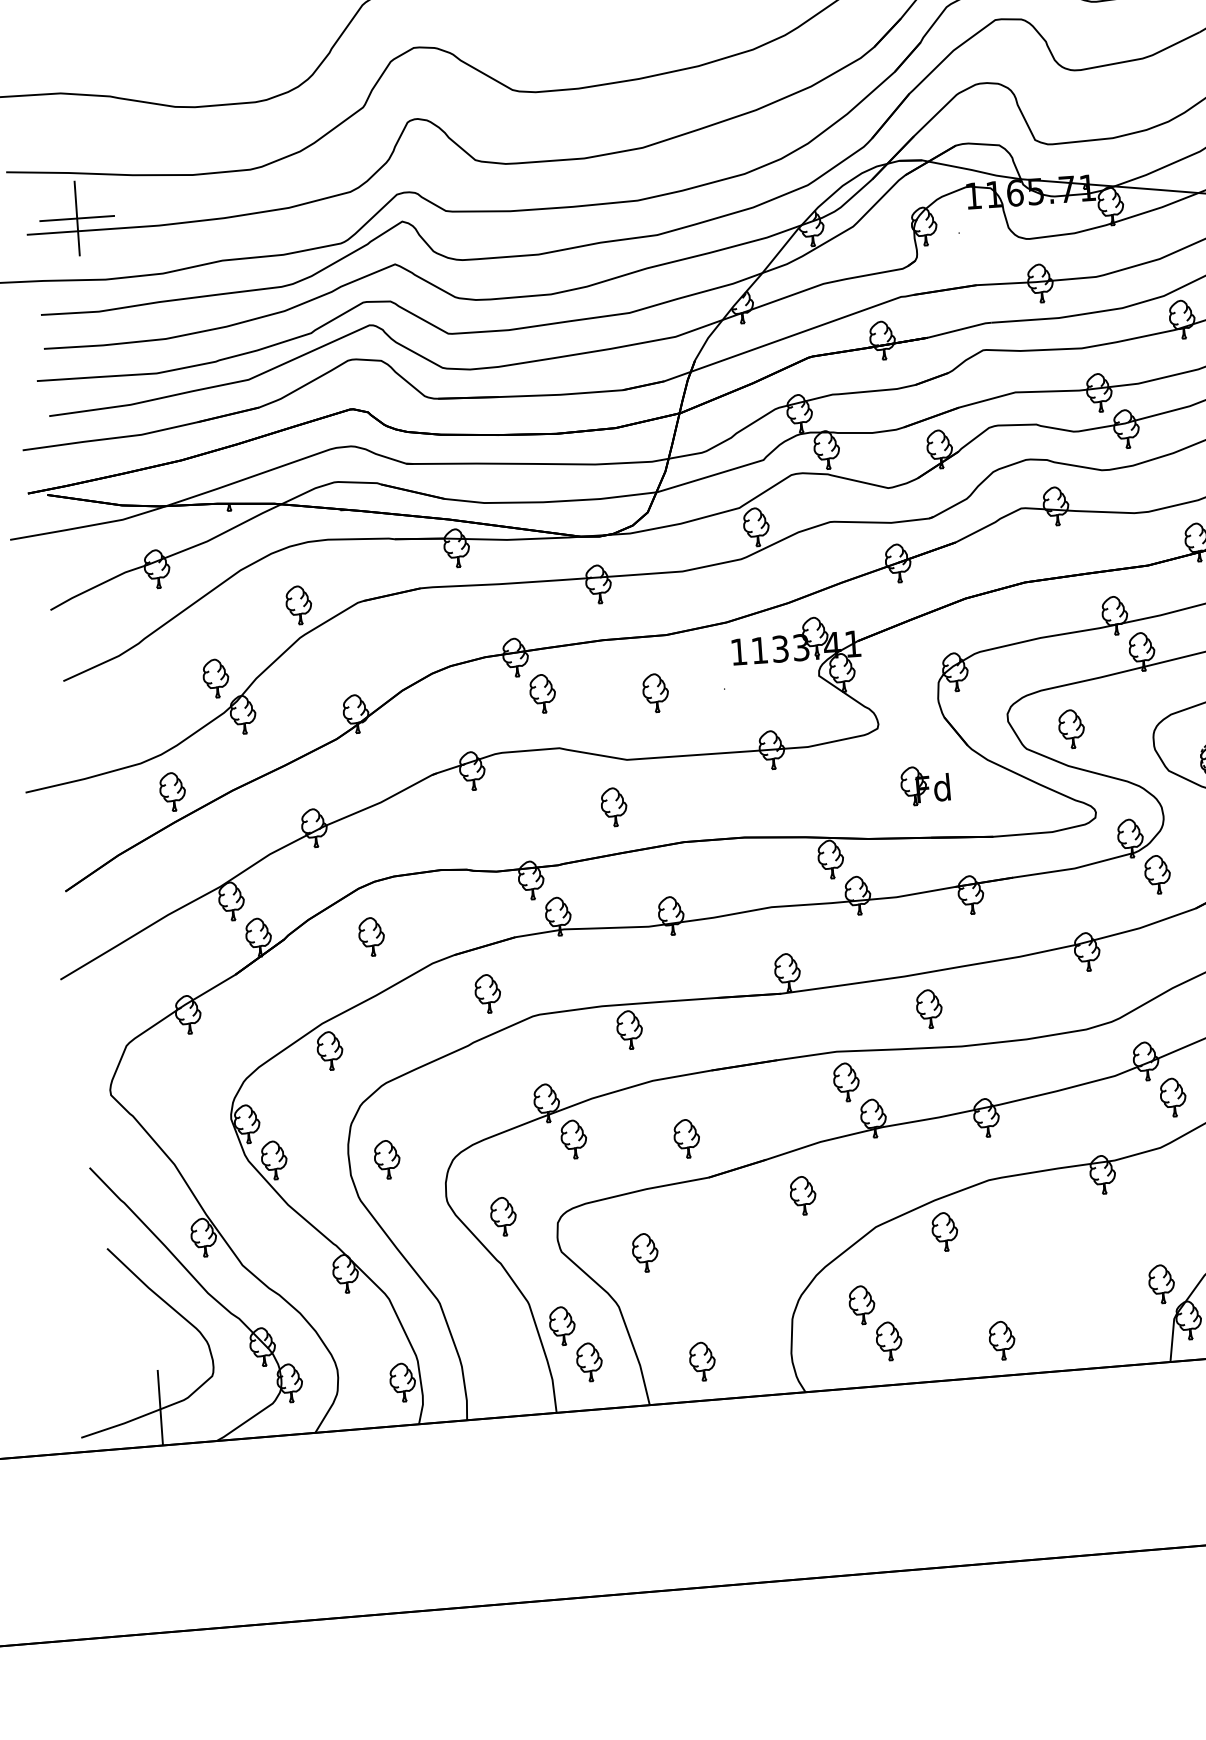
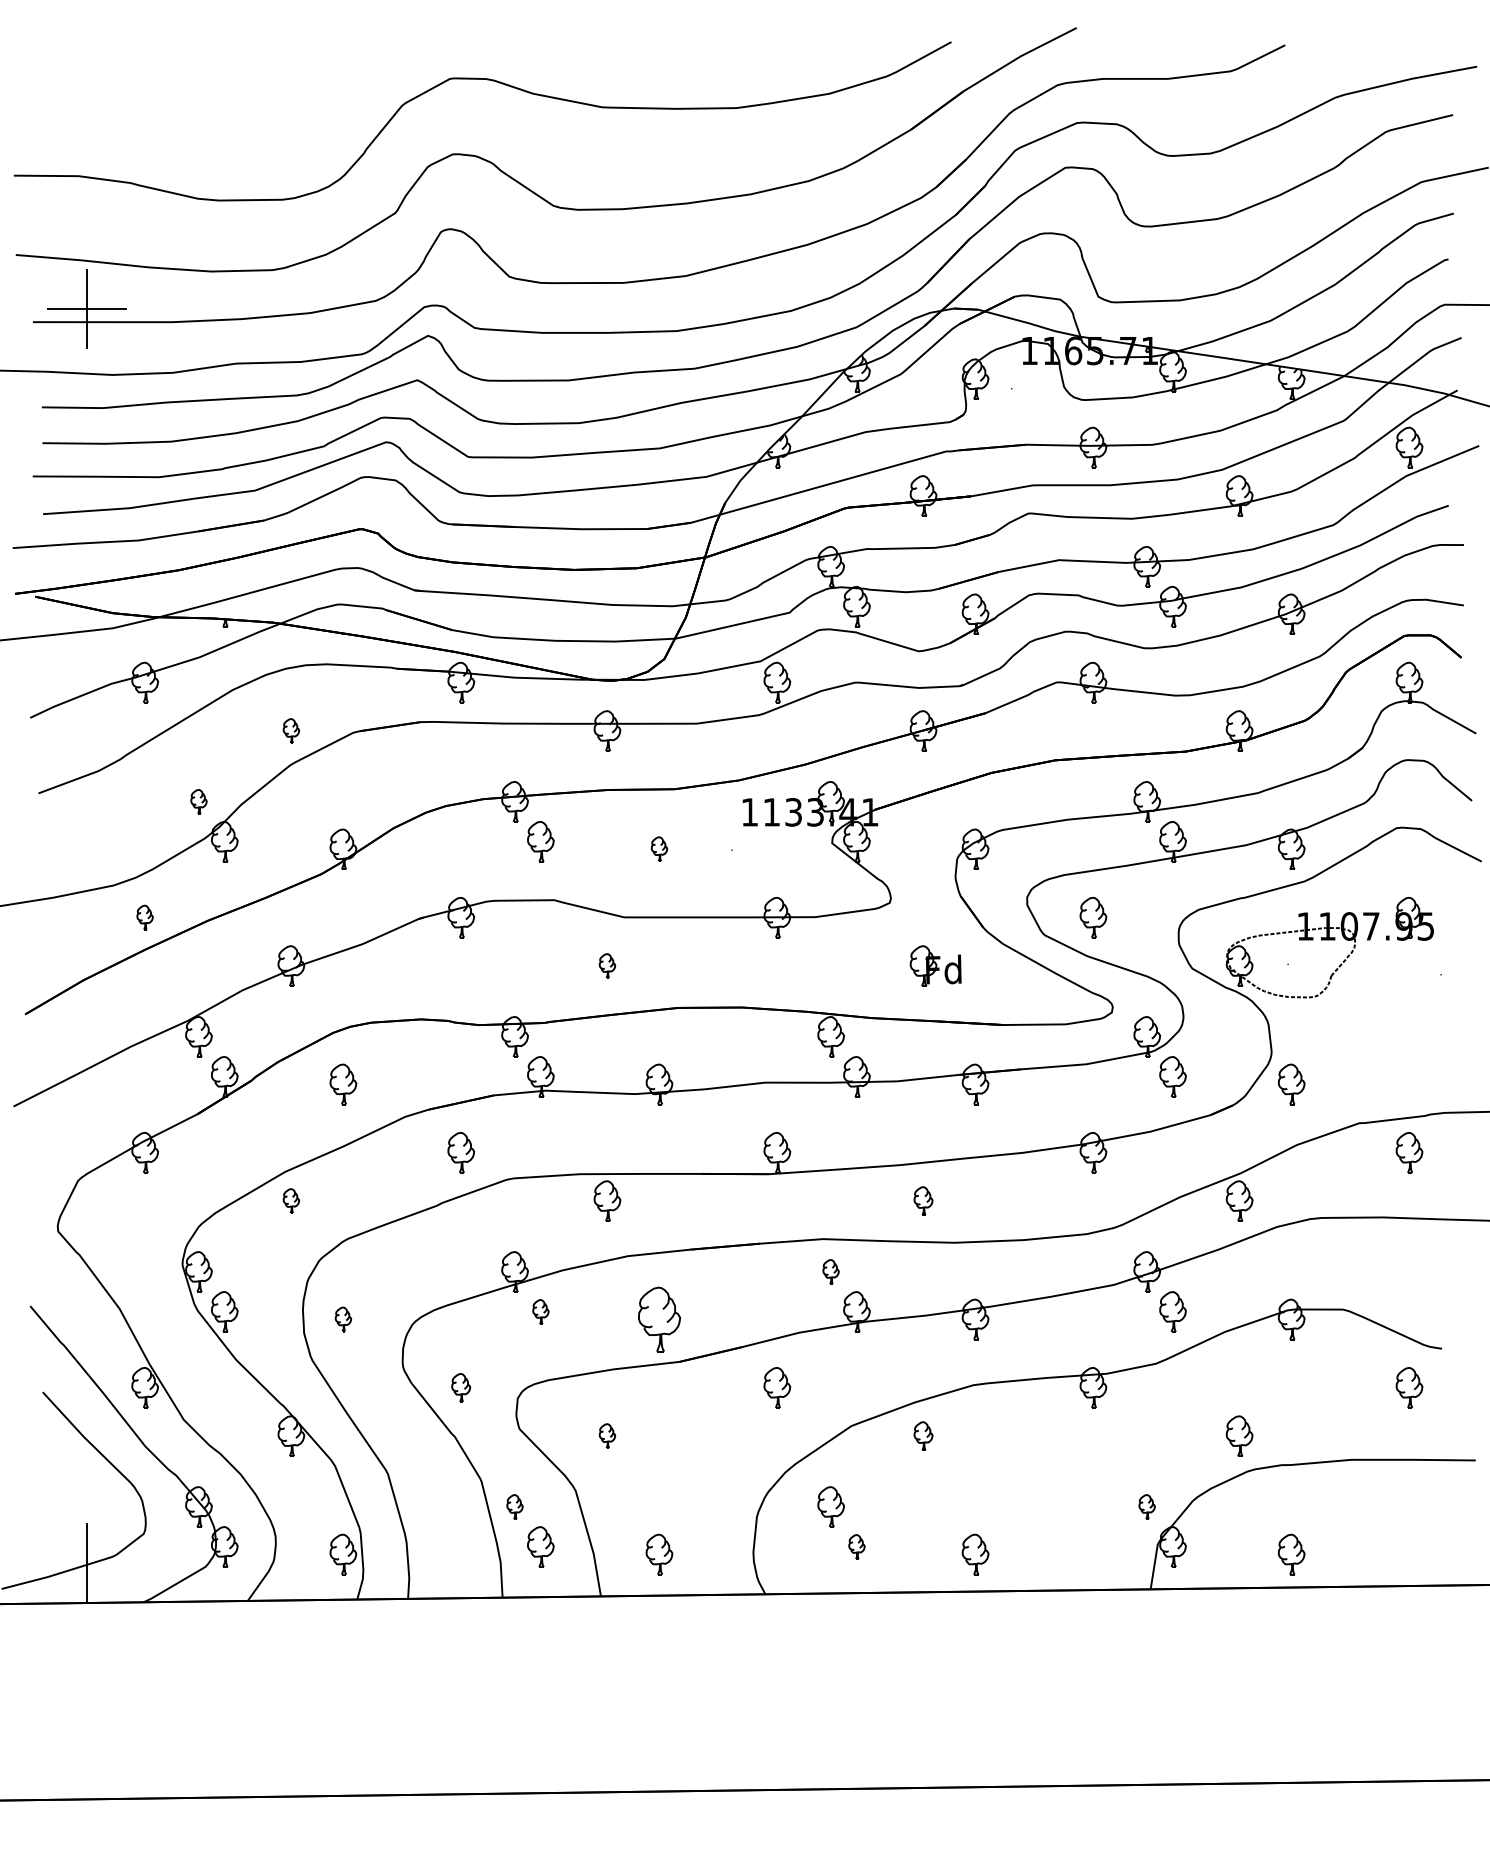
part: (299, 604) -> (291, 730), size x0.6
part: (215, 678) -> (198, 801), size x0.6
part: (655, 692) -> (659, 848), size x0.6
part: (172, 791) -> (144, 917), size x0.6
part: (614, 806) -> (607, 965), size x0.6
part: (929, 1008) -> (923, 1200), size x0.7
part: (330, 1050) -> (291, 1200), size x0.6
part: (845, 1081) -> (830, 1271), size x0.6
part: (686, 1138) -> (659, 1319), size x1.6
part: (573, 1139) -> (540, 1311), size x0.6
part: (387, 1159) -> (343, 1319), size x0.6
part: (502, 1216) -> (460, 1387), size x0.7
part: (944, 1231) -> (923, 1435), size x0.7
part: (645, 1252) -> (607, 1435), size x0.6
part: (1161, 1283) -> (1146, 1506), size x0.6
part: (561, 1325) -> (514, 1506), size x0.6
part: (888, 1340) -> (856, 1546), size x0.6

